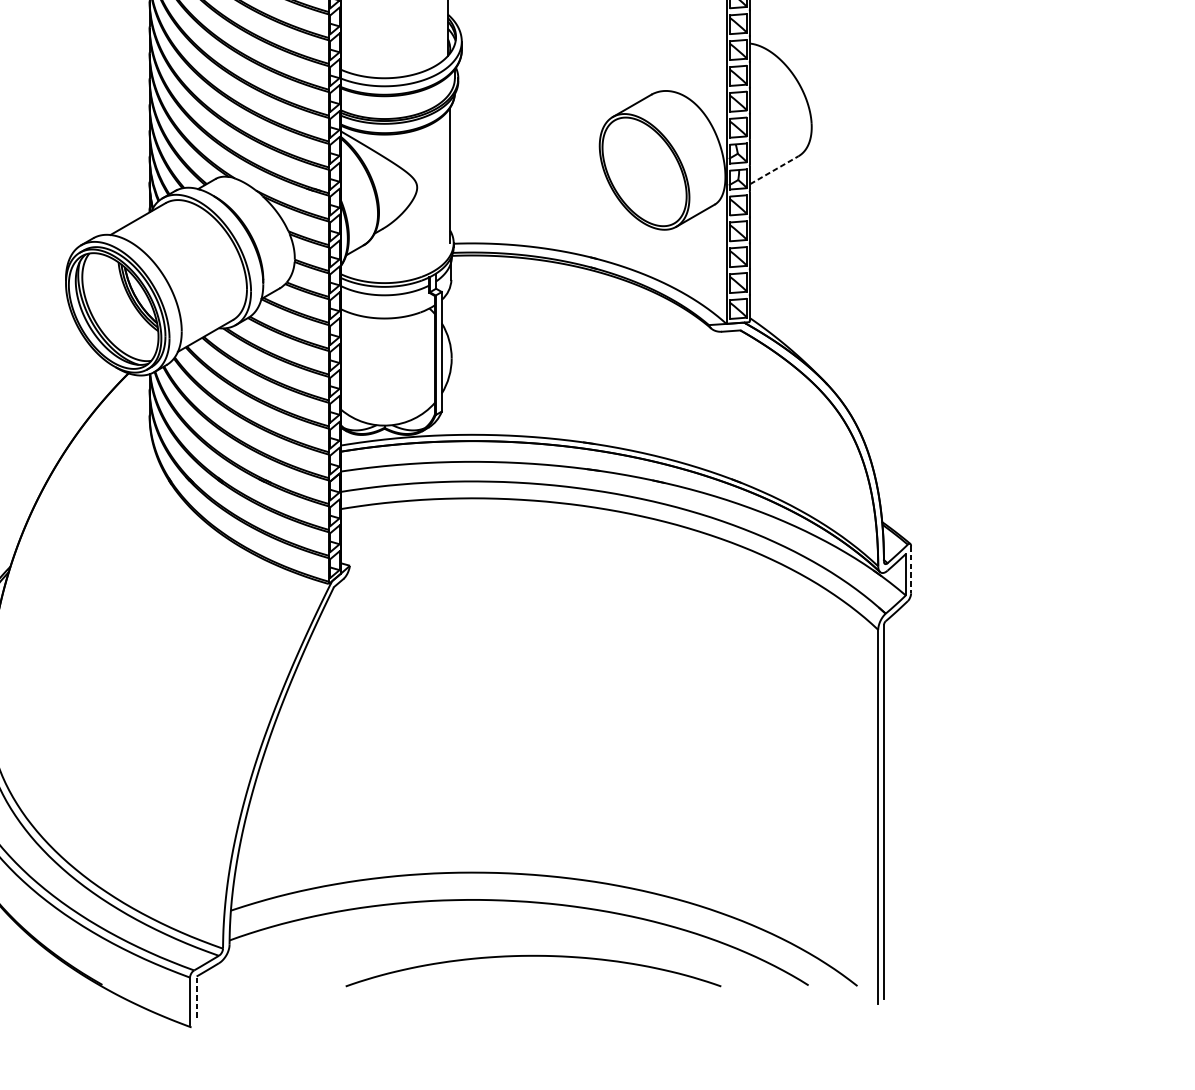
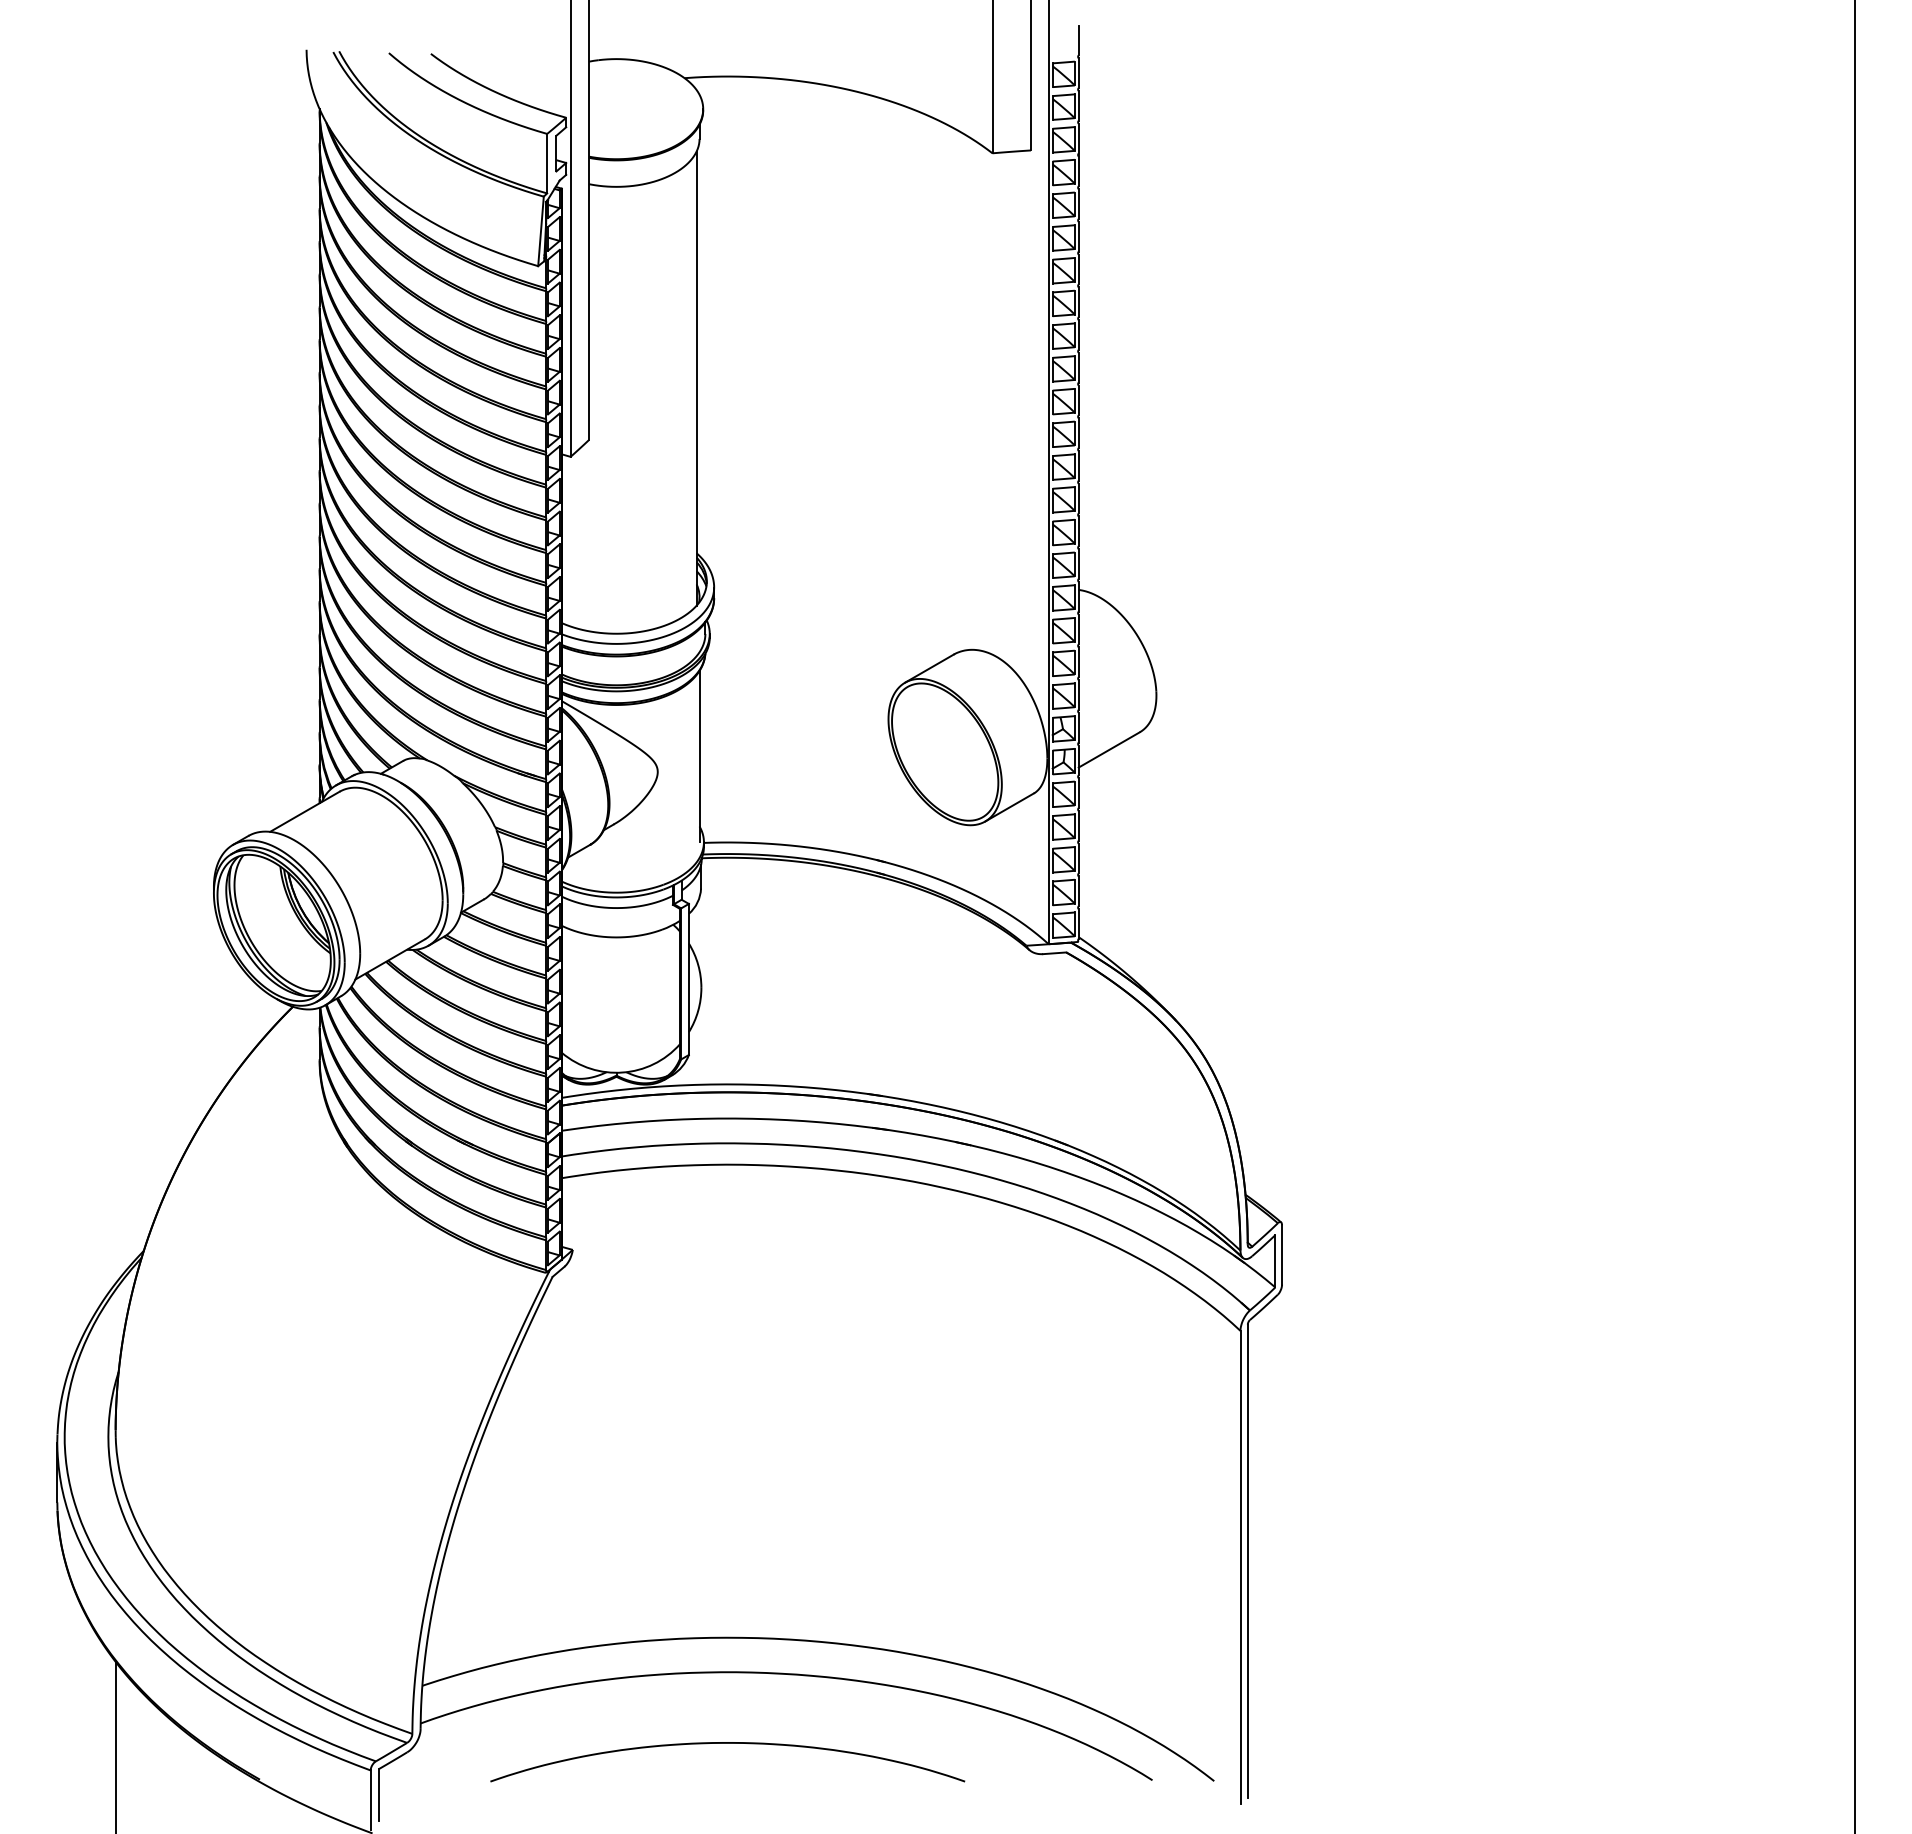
line: (774, 169) -> (1109, 749), dashed -> solid
line: (911, 569) -> (1282, 1254), dashed -> solid
curve: (533, 956) -> (727, 1743), moved
line: (197, 996) -> (379, 1794), dashed -> solid

